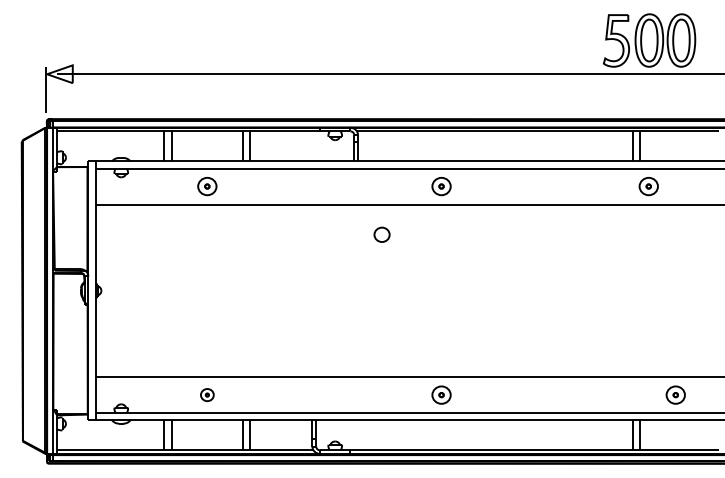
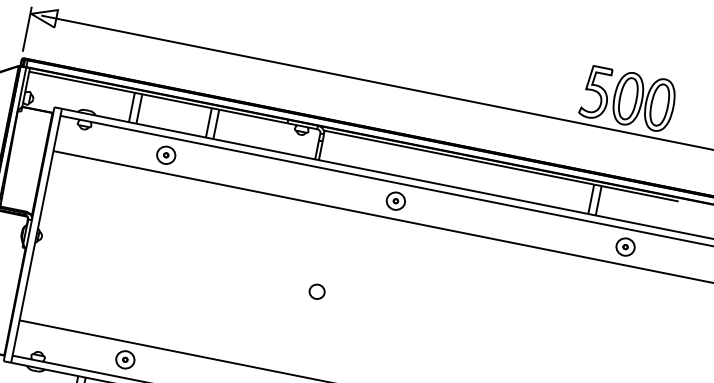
part: (648, 186) -> (625, 247), moved
part: (381, 234) -> (316, 291), moved
part: (207, 394) -> (125, 359), size x1.43

